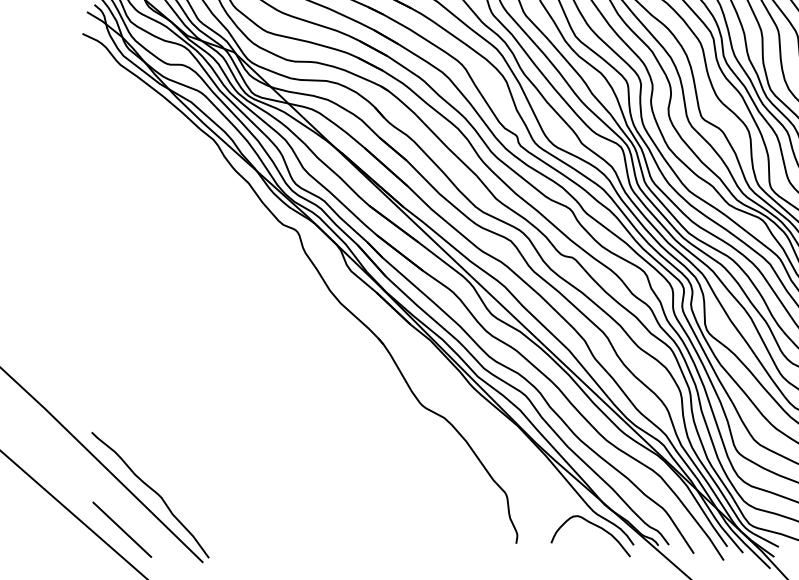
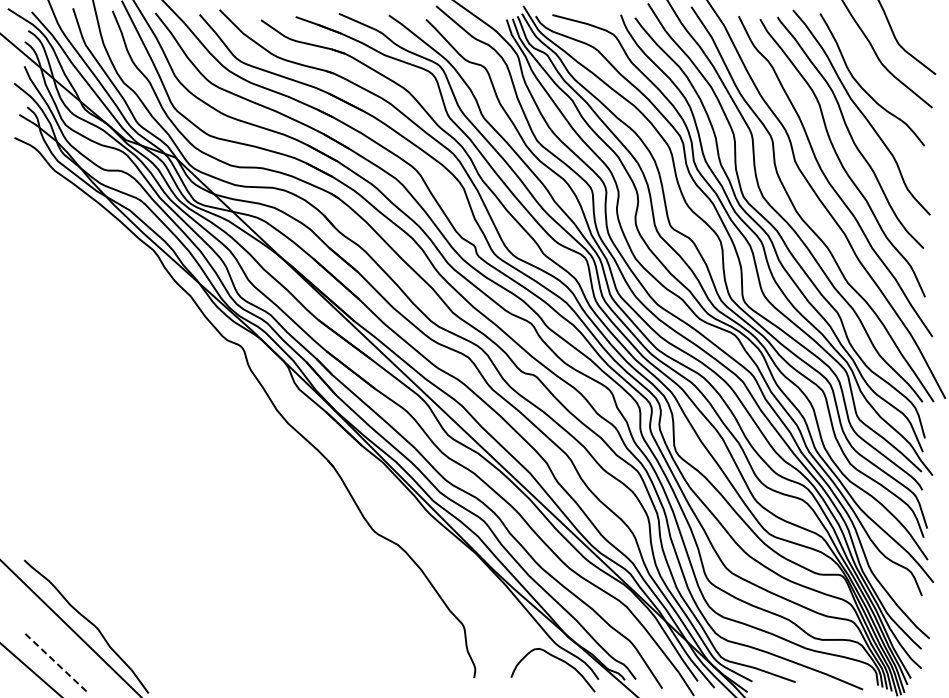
line: (122, 529) -> (56, 663), solid -> dashed

